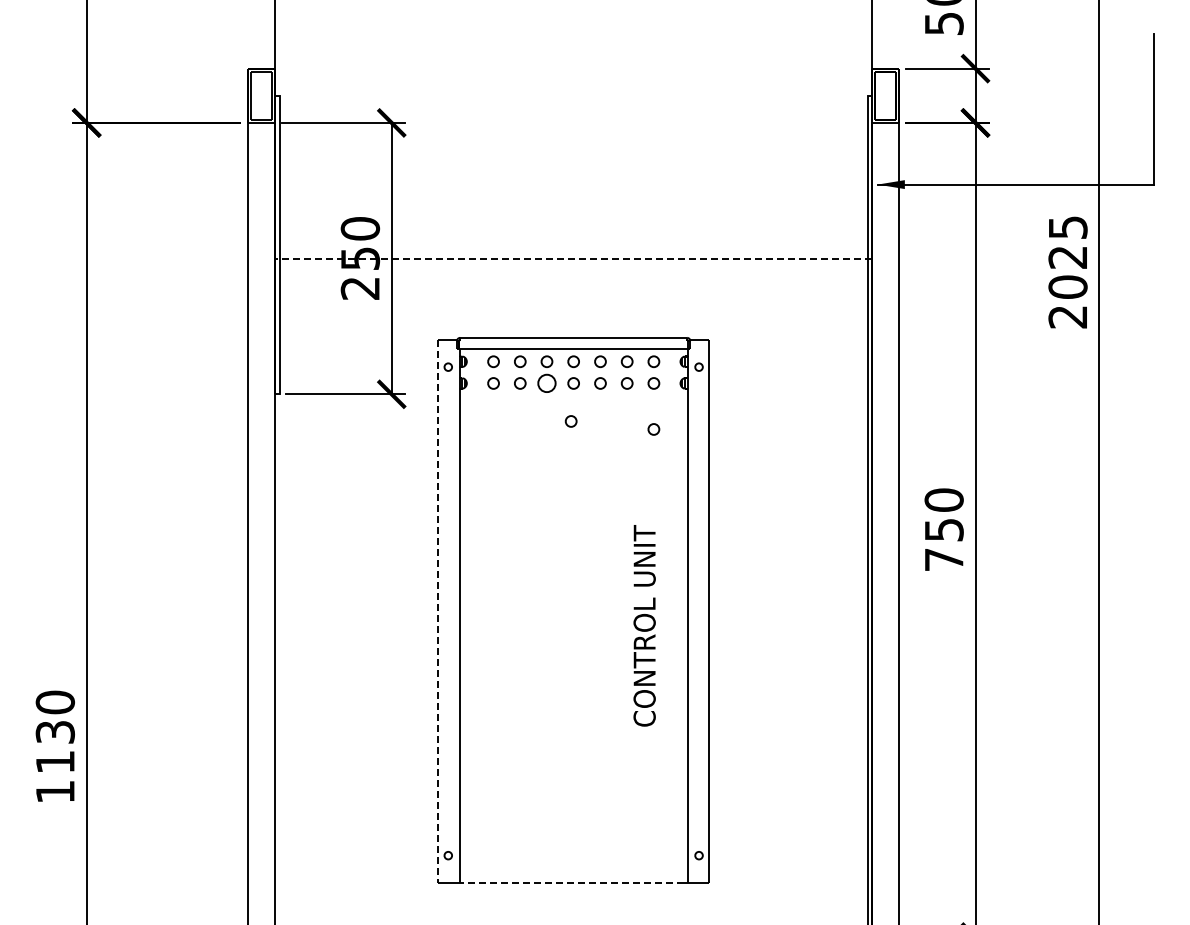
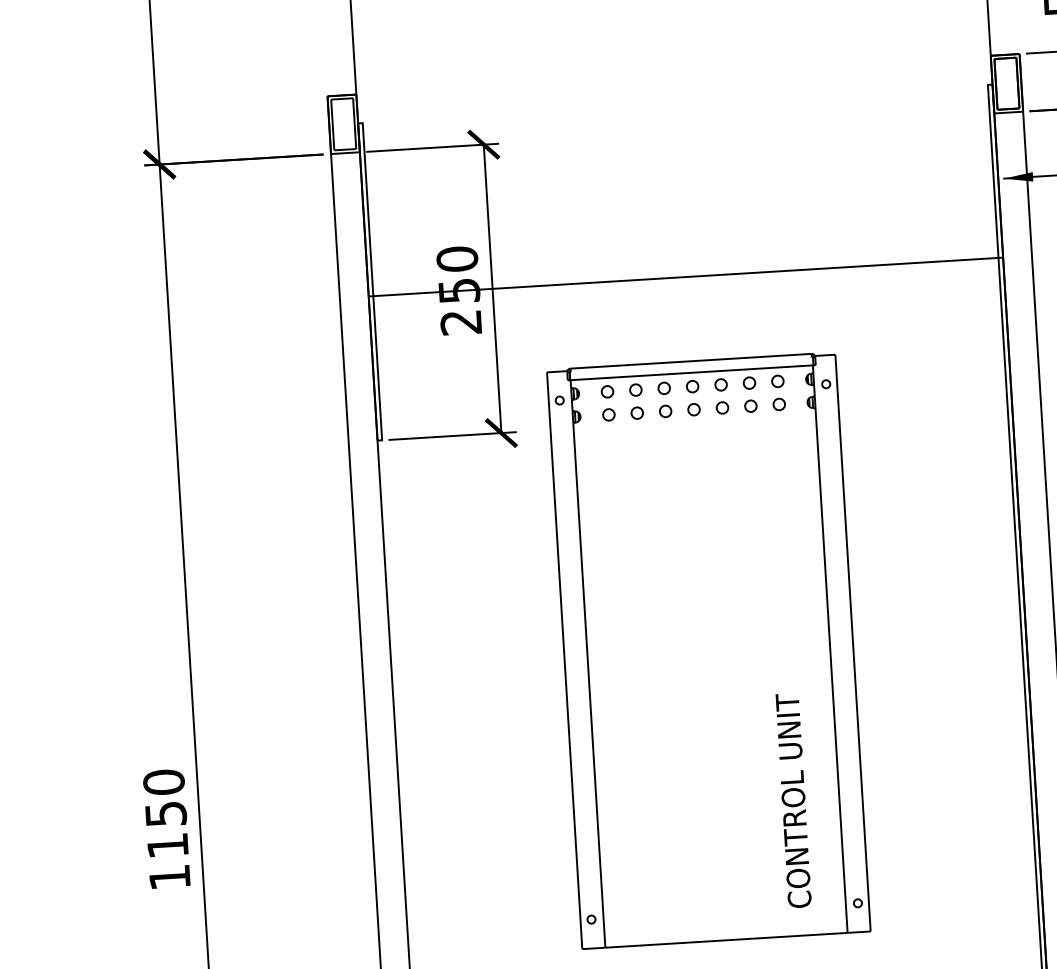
line: (573, 258) -> (685, 276), dashed -> solid
part: (546, 383) -> (665, 411), size x0.62
part: (570, 421) -> (693, 450), removed
part: (653, 429) -> (781, 453), removed
line: (437, 611) -> (564, 660), dashed -> solid
text: (644, 625) -> (793, 800), moved
text: (54, 732) -> (165, 814), 1130 -> 1150
line: (573, 882) -> (726, 939), dashed -> solid

